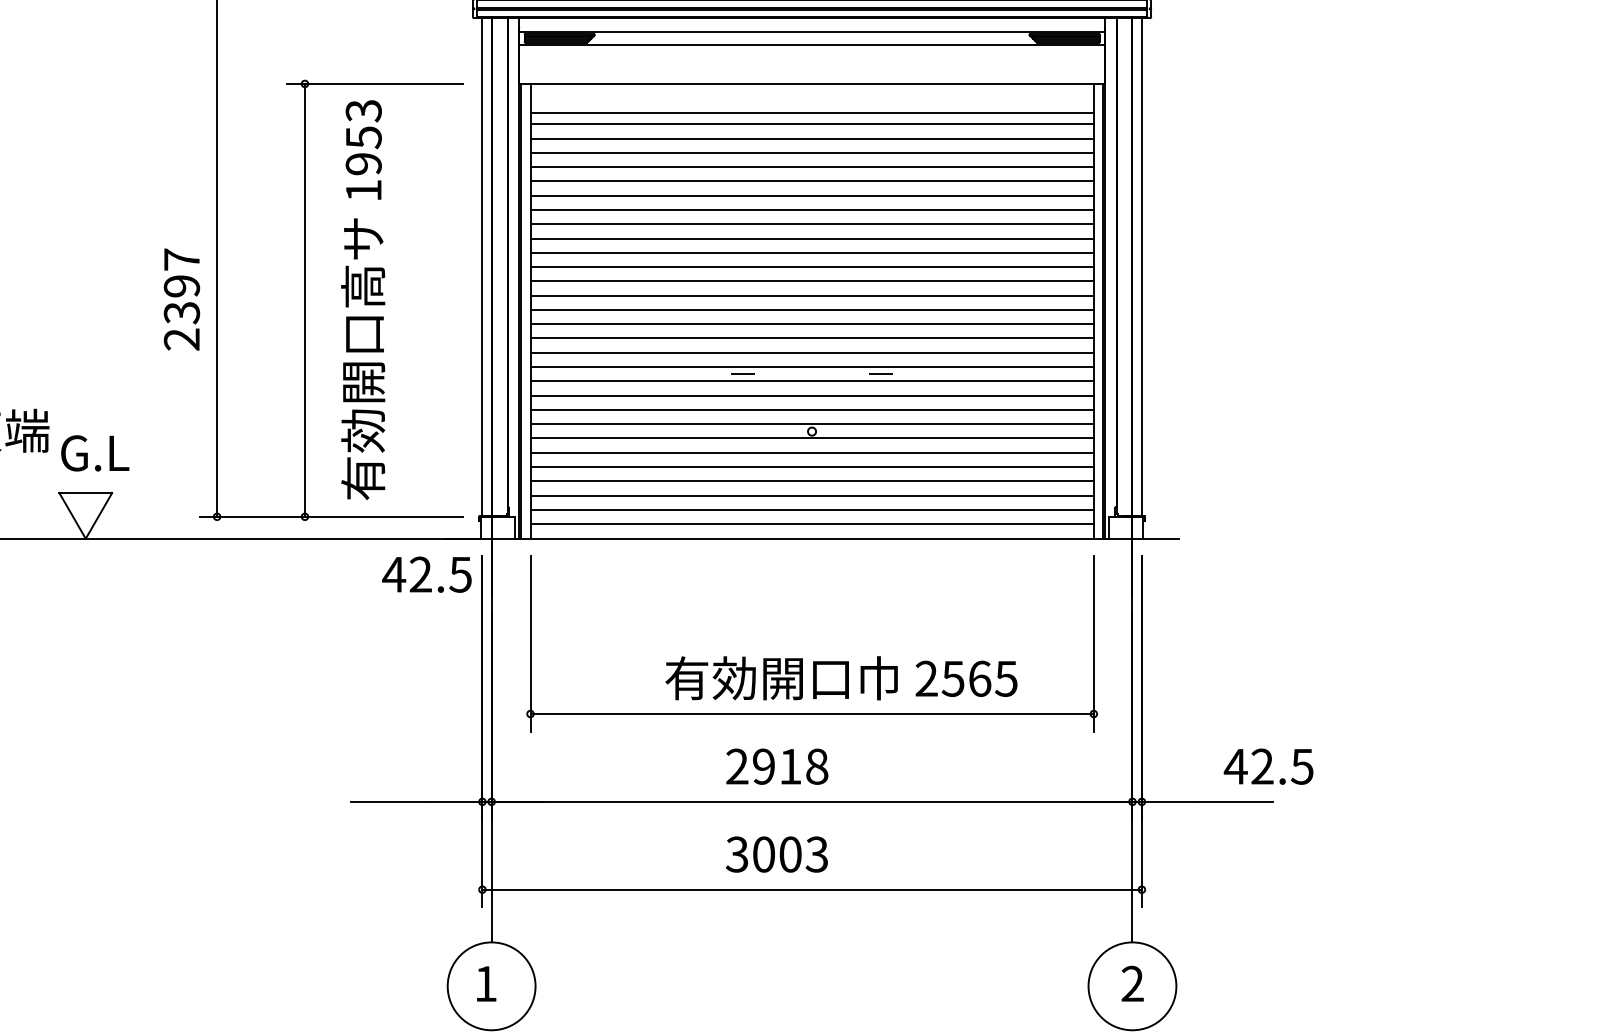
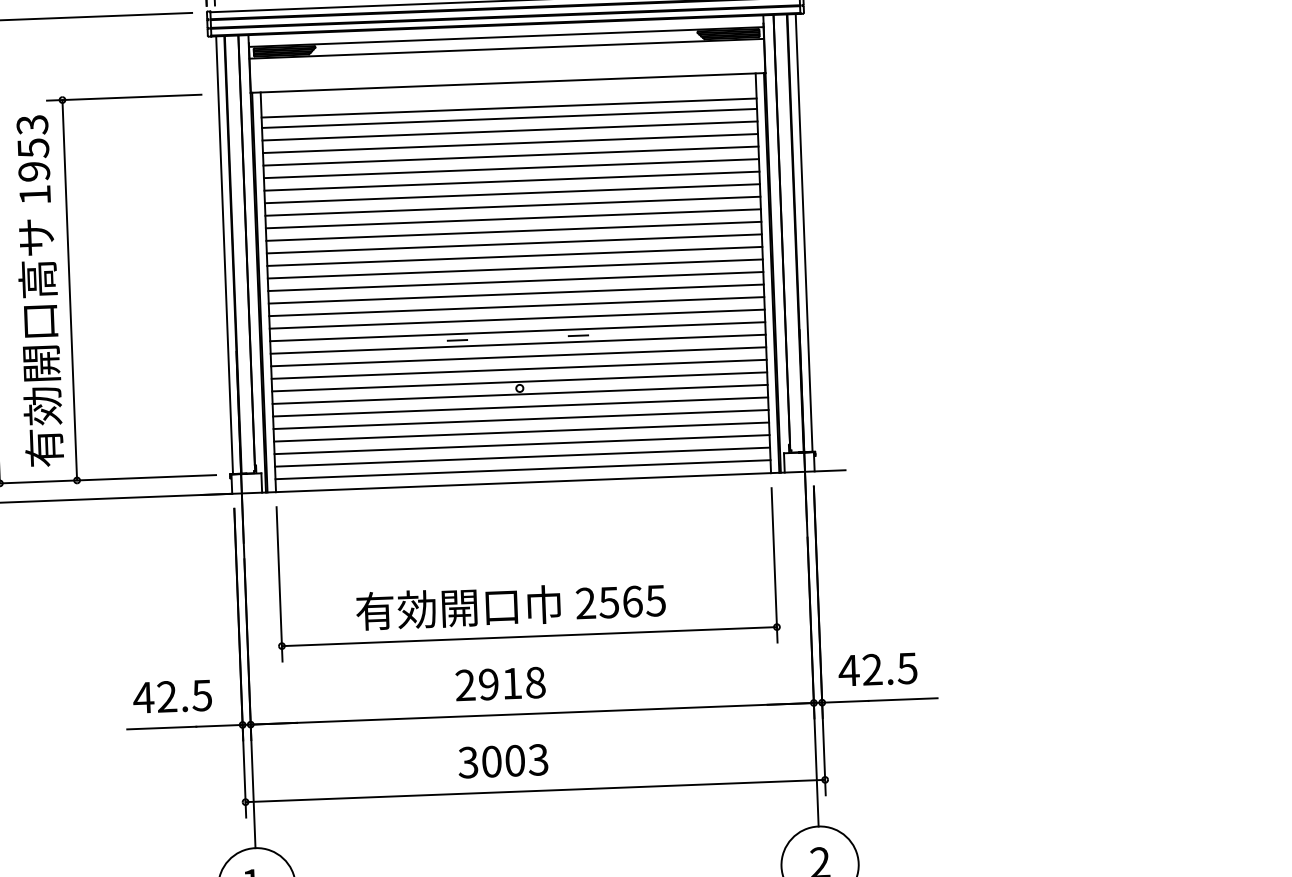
text: (363, 299) -> (38, 290), moved
text: (426, 574) -> (172, 696), moved
text: (841, 678) -> (510, 606), moved
text: (1268, 766) -> (877, 669), moved

